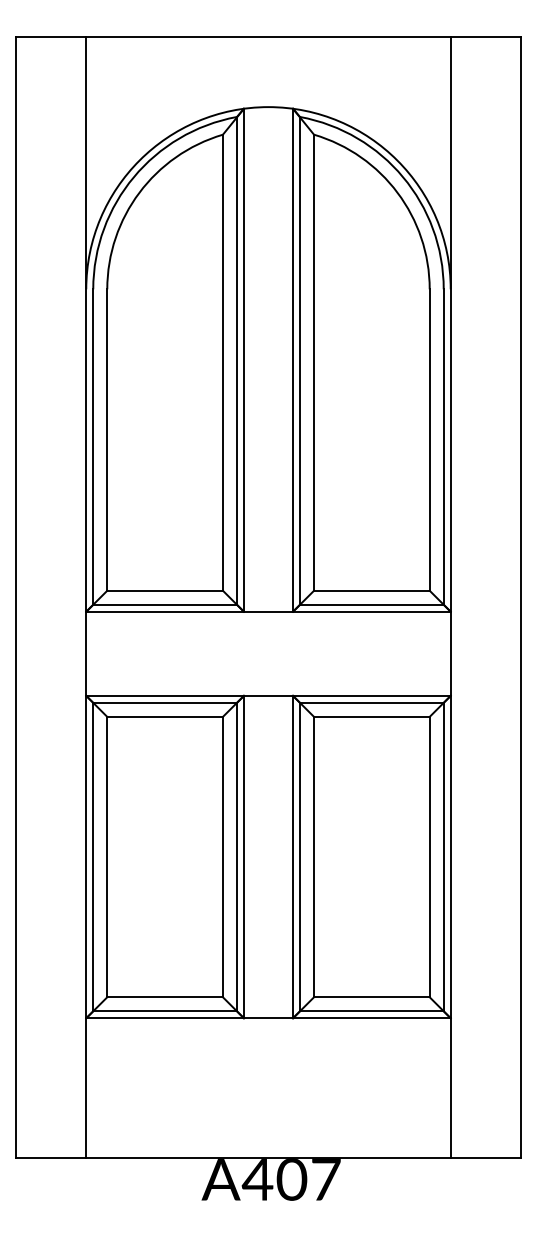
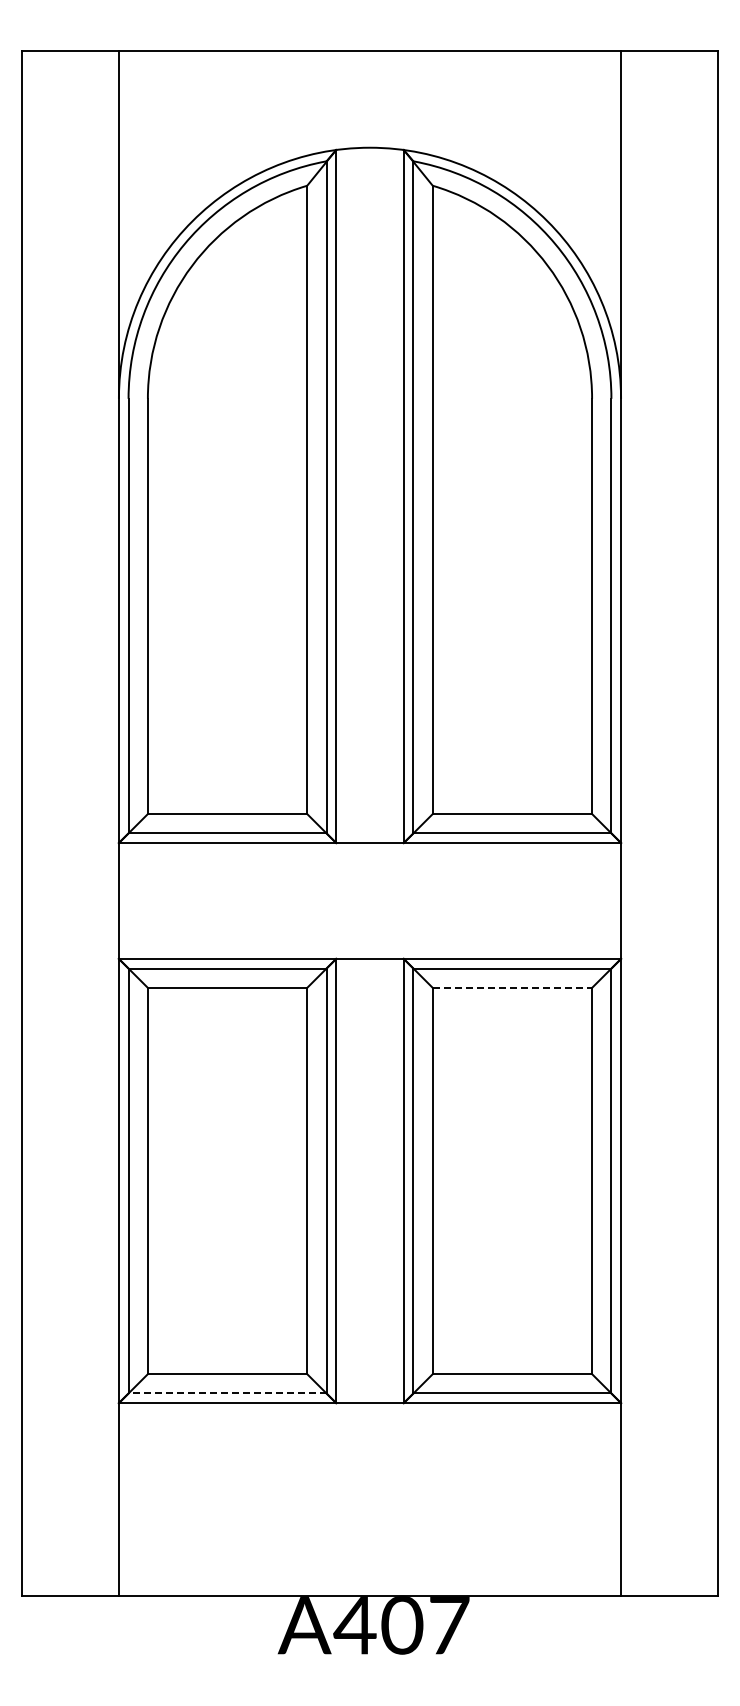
line: (371, 716) -> (512, 987), solid -> dashed
line: (165, 1011) -> (227, 1393), solid -> dashed

